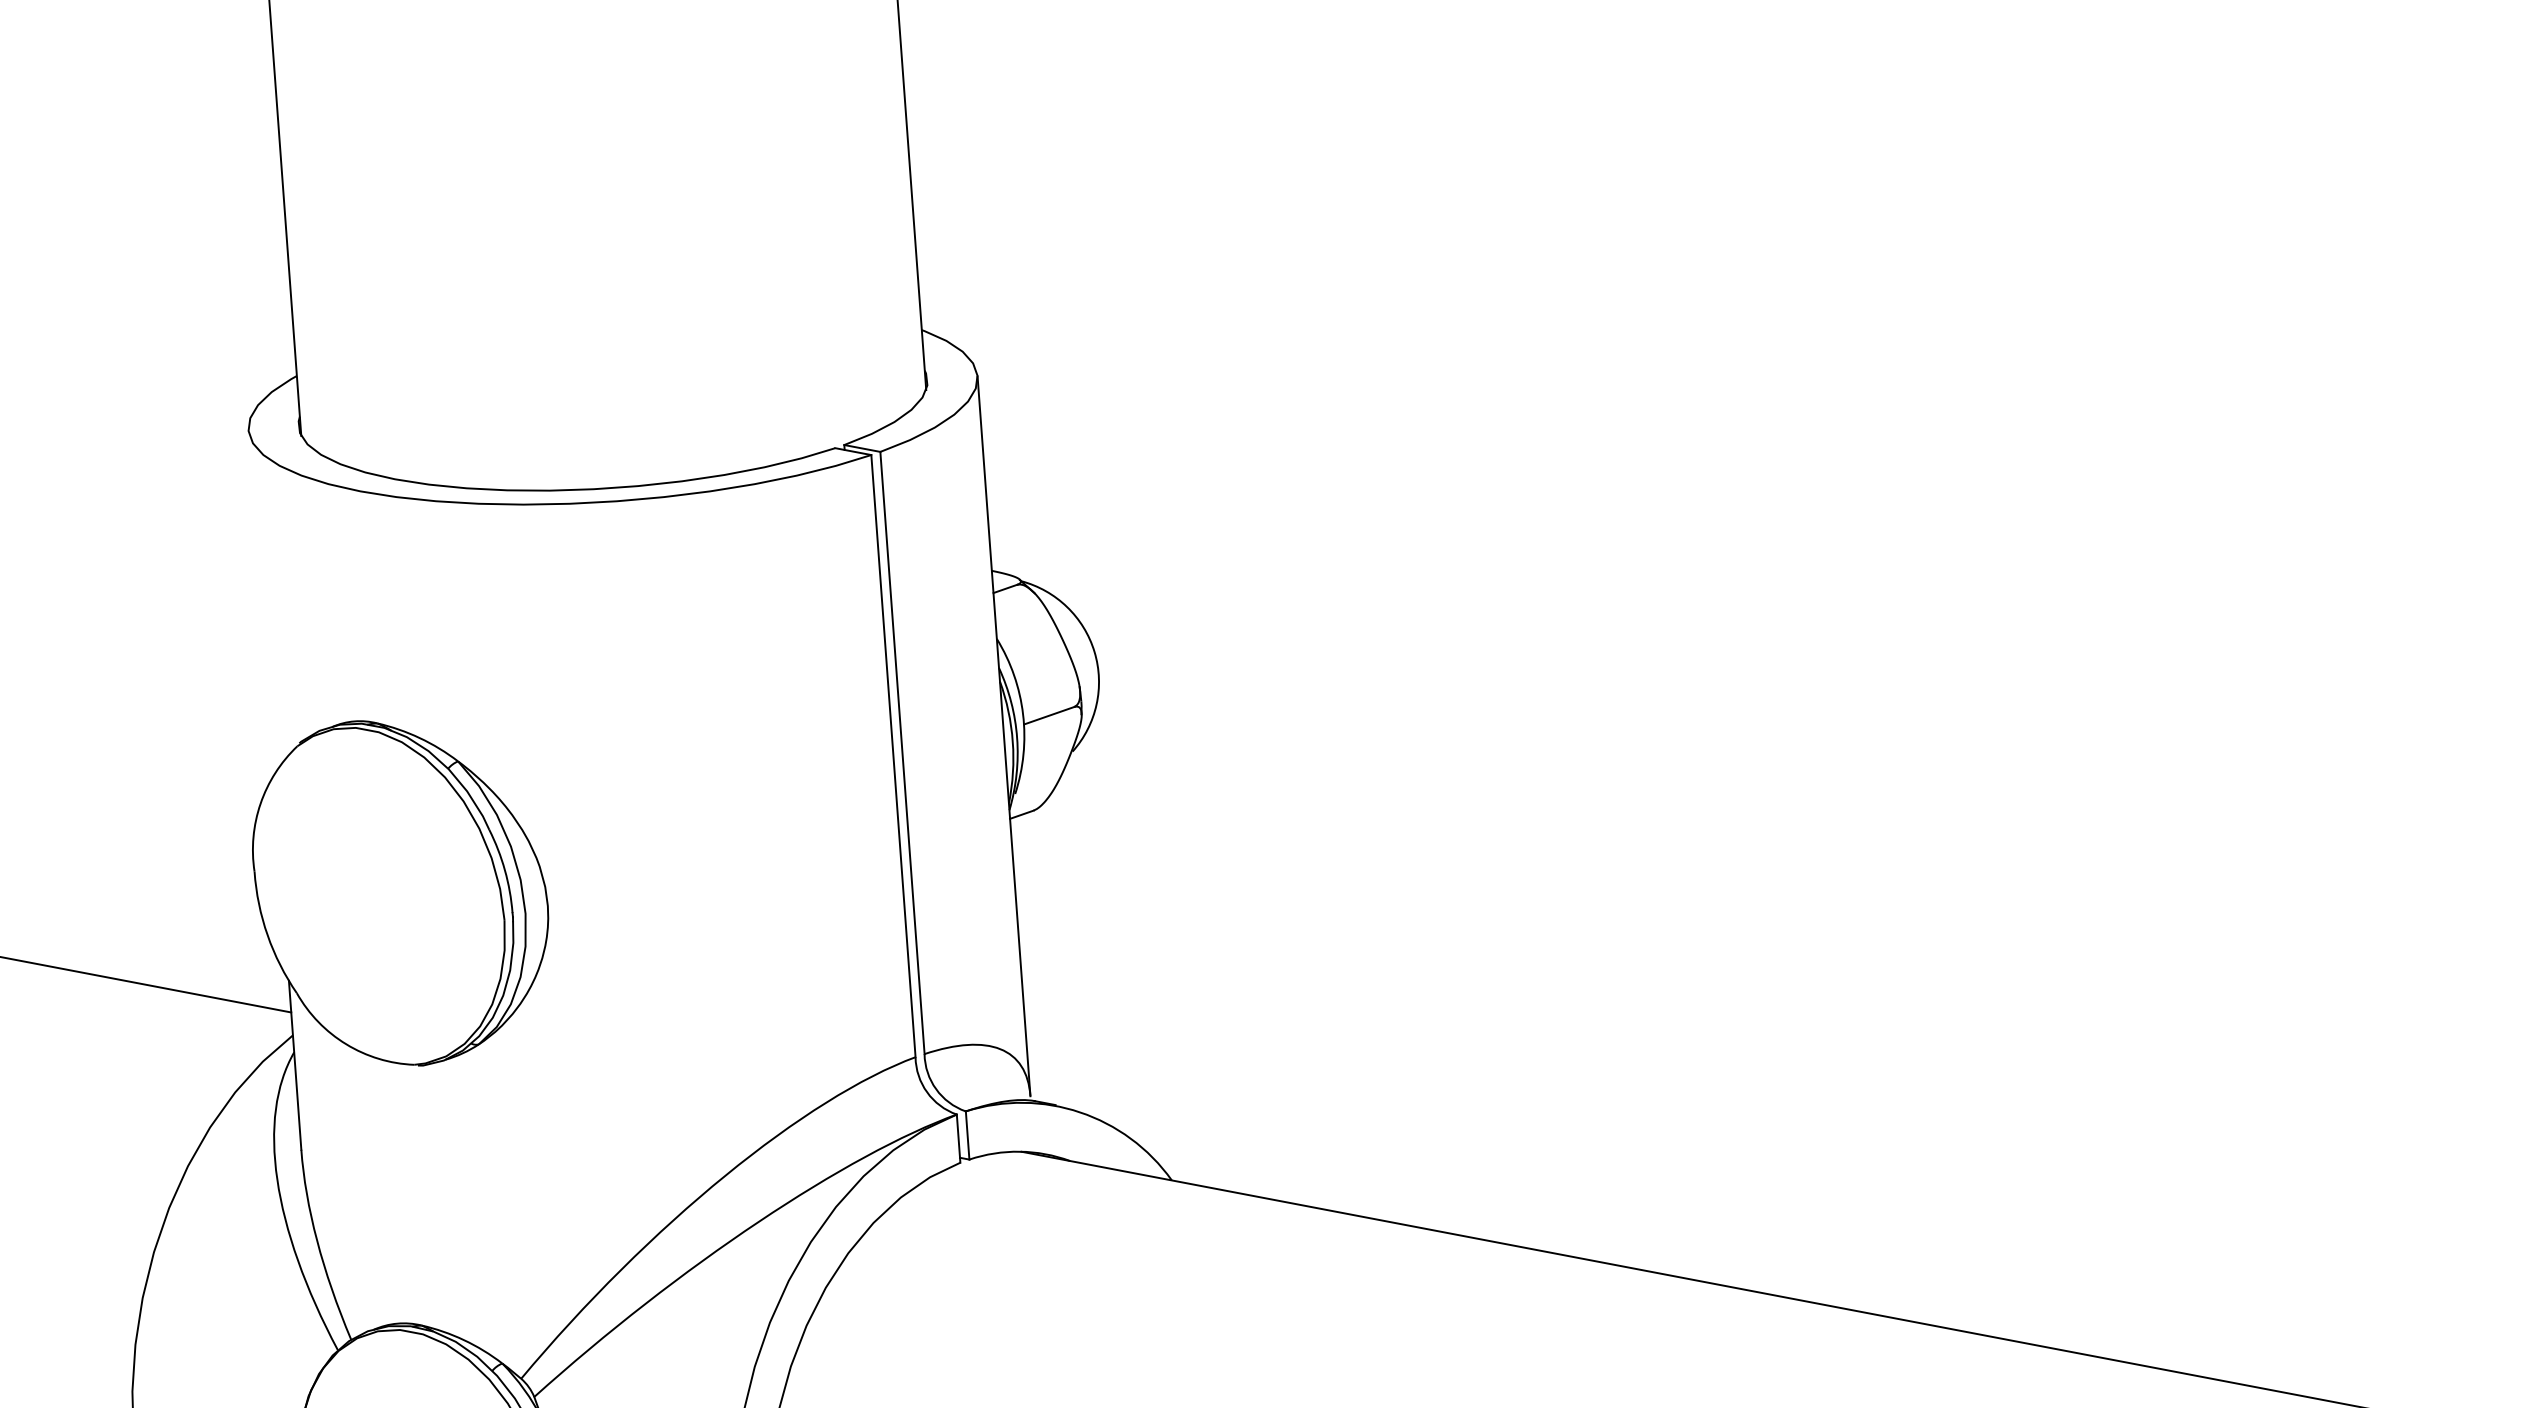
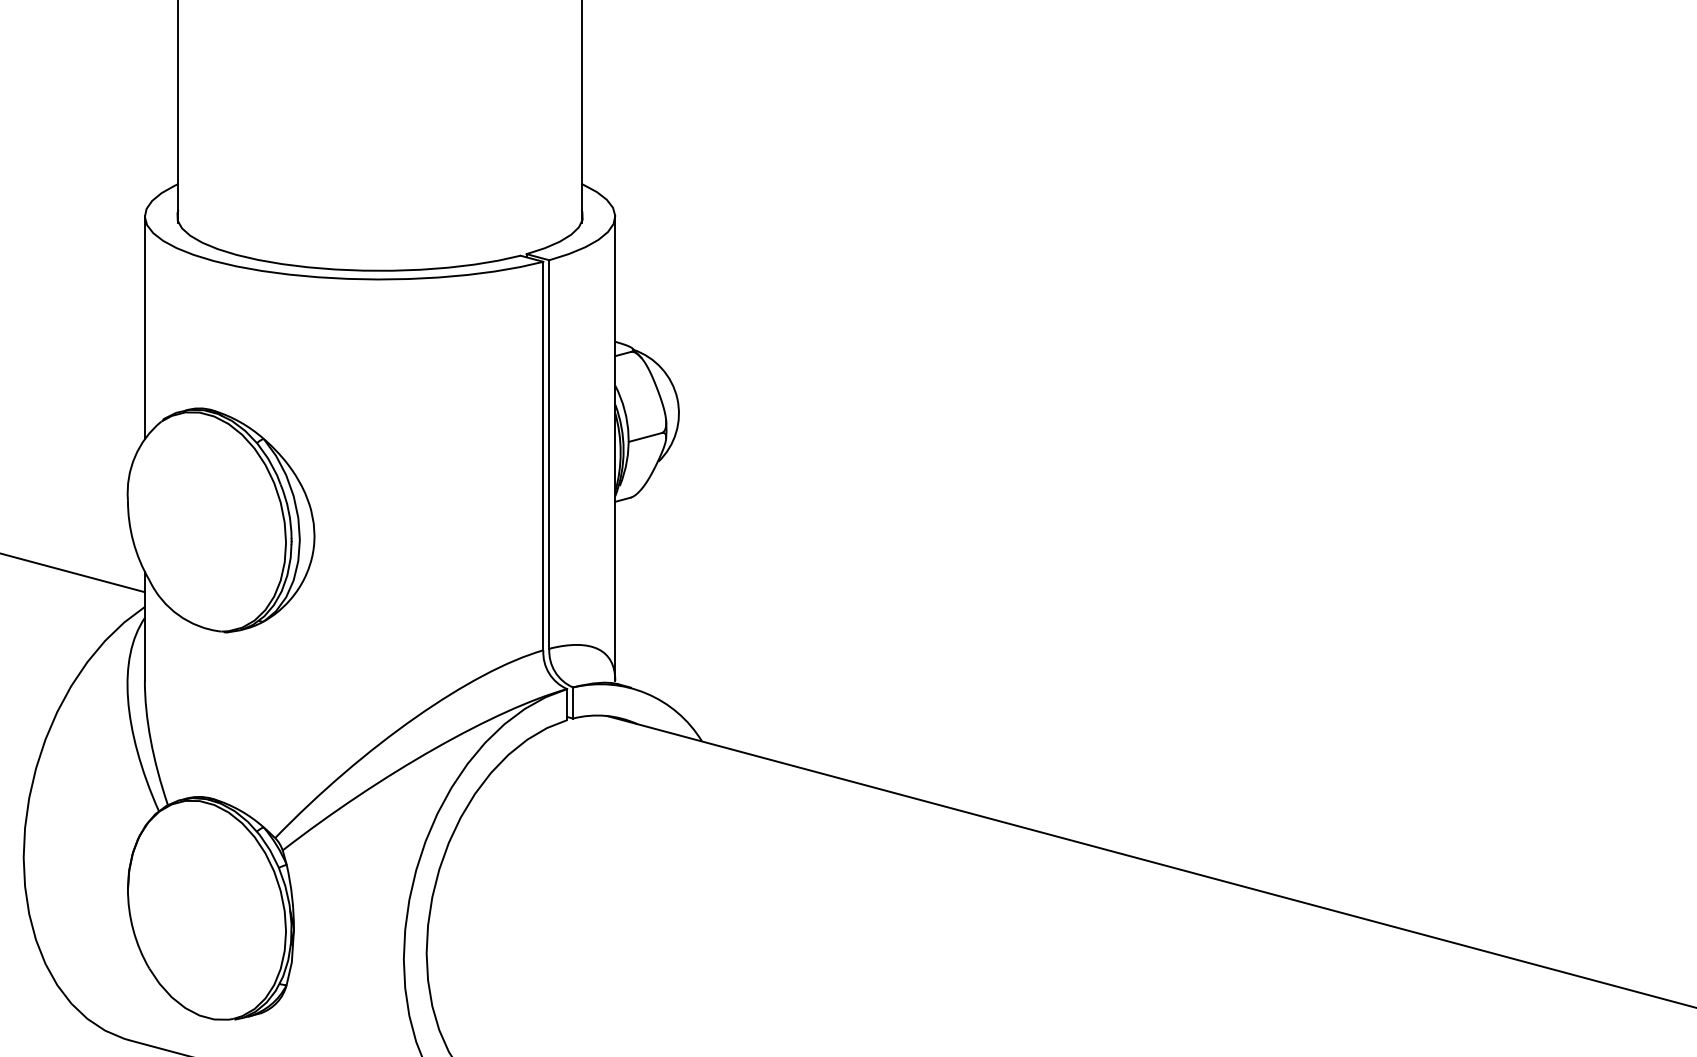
line: (260, 602) -> (144, 327), added

